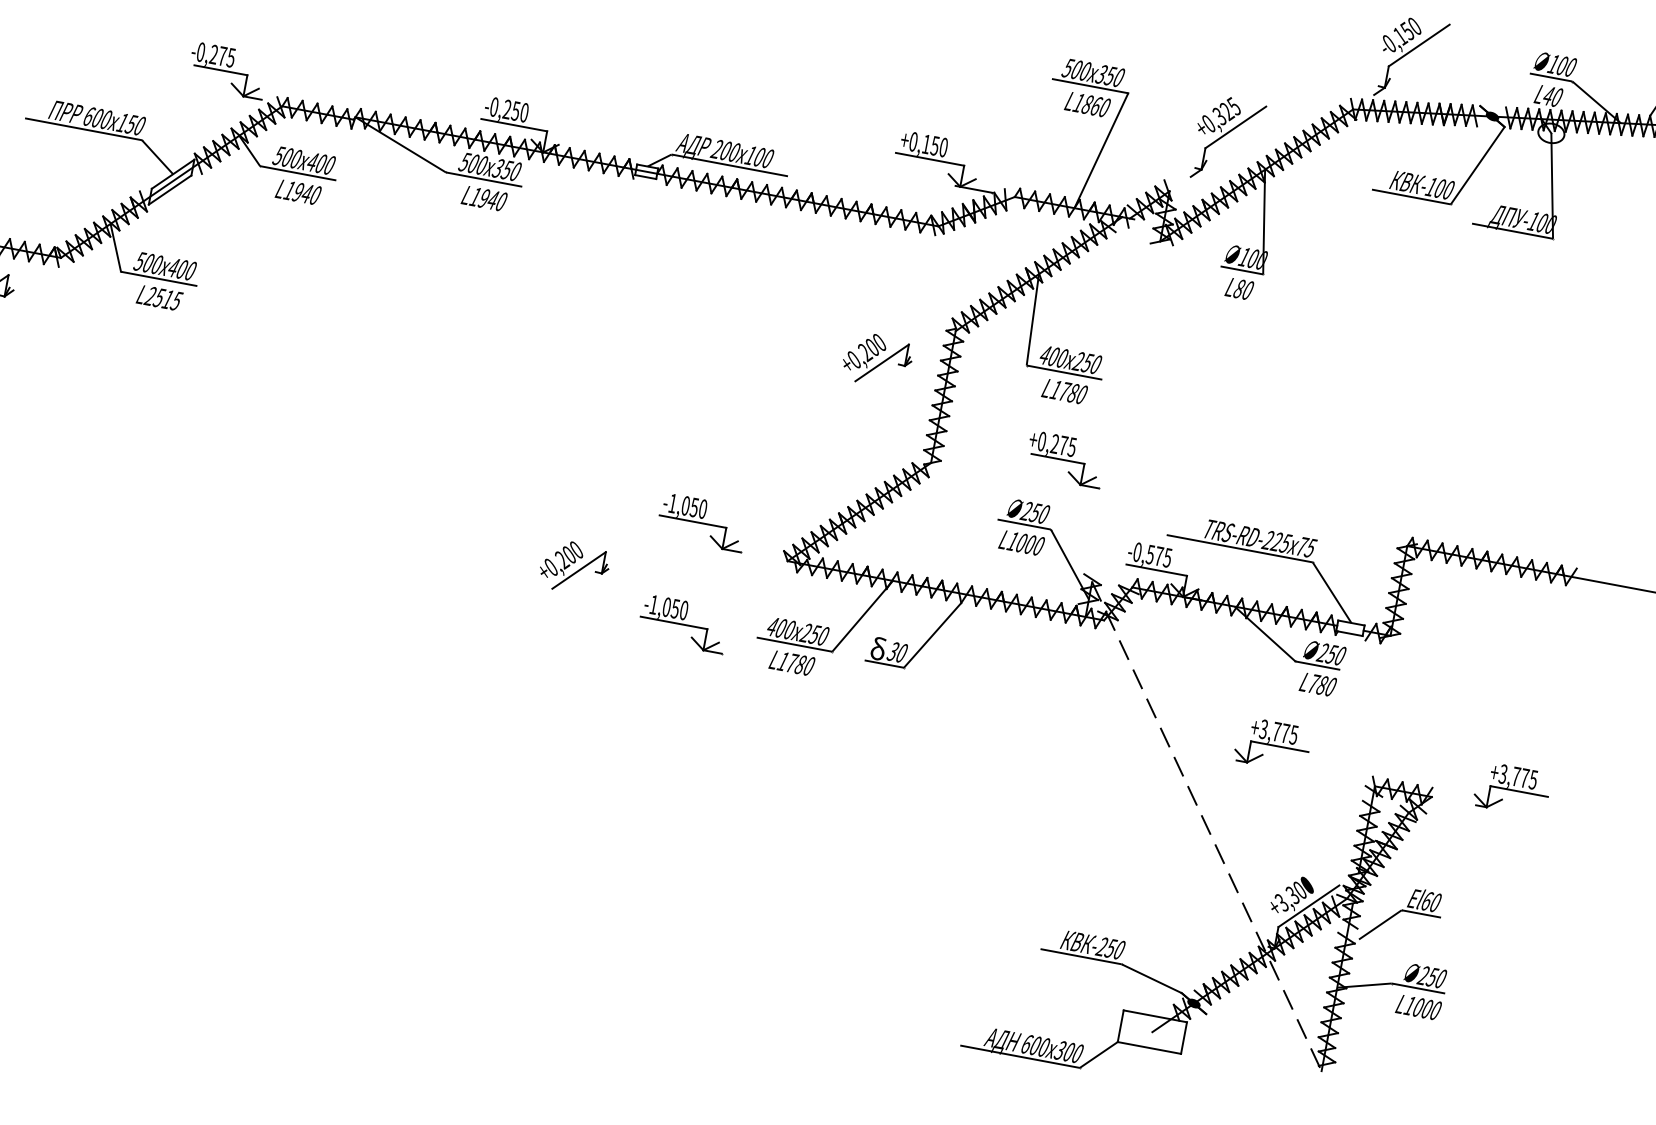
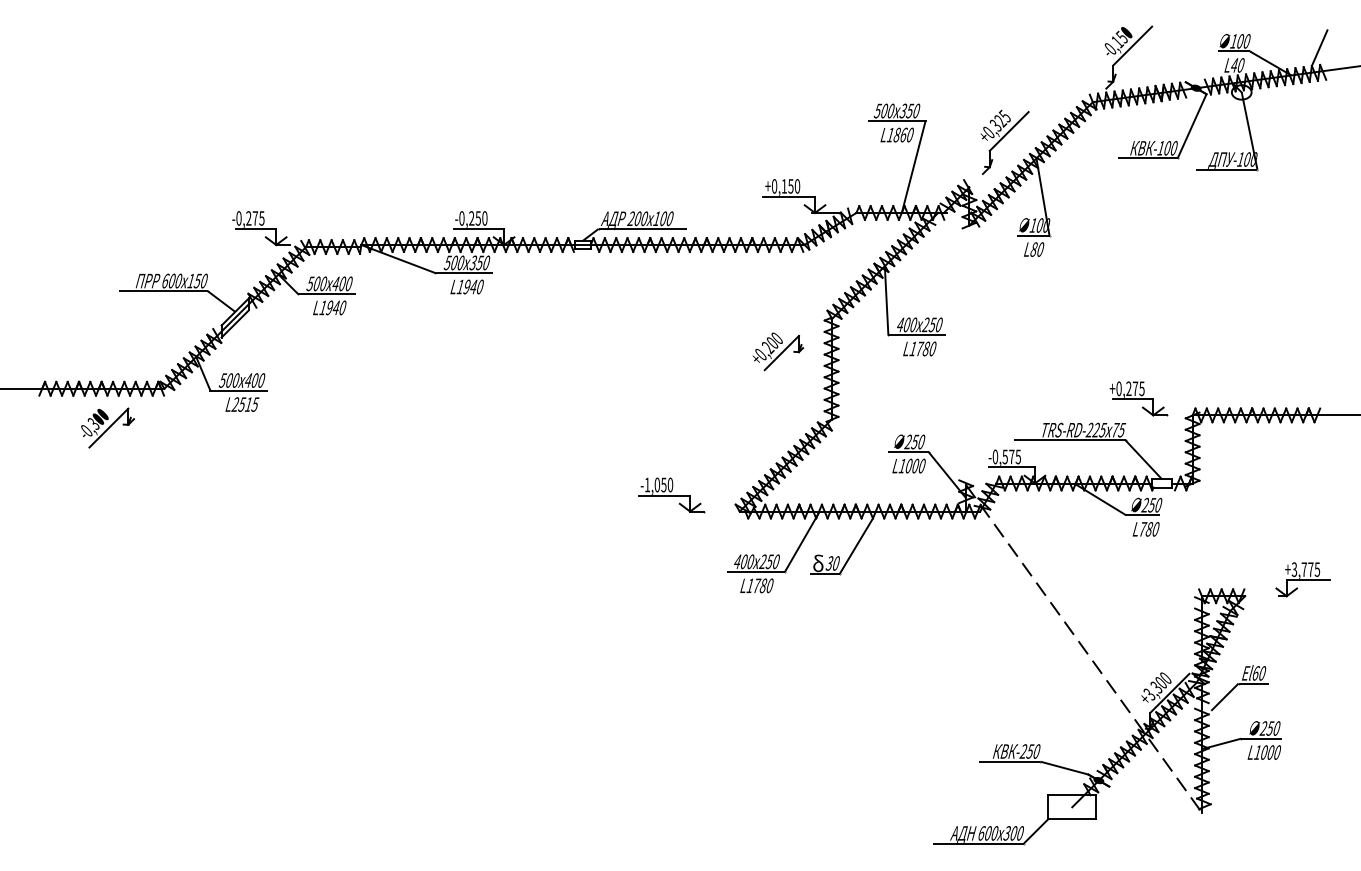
part: (1065, 459) -> (1138, 398), moved
part: (575, 567) -> (584, 545), removed
part: (682, 624) -> (671, 572), removed
part: (1271, 744) -> (1120, 579), removed

